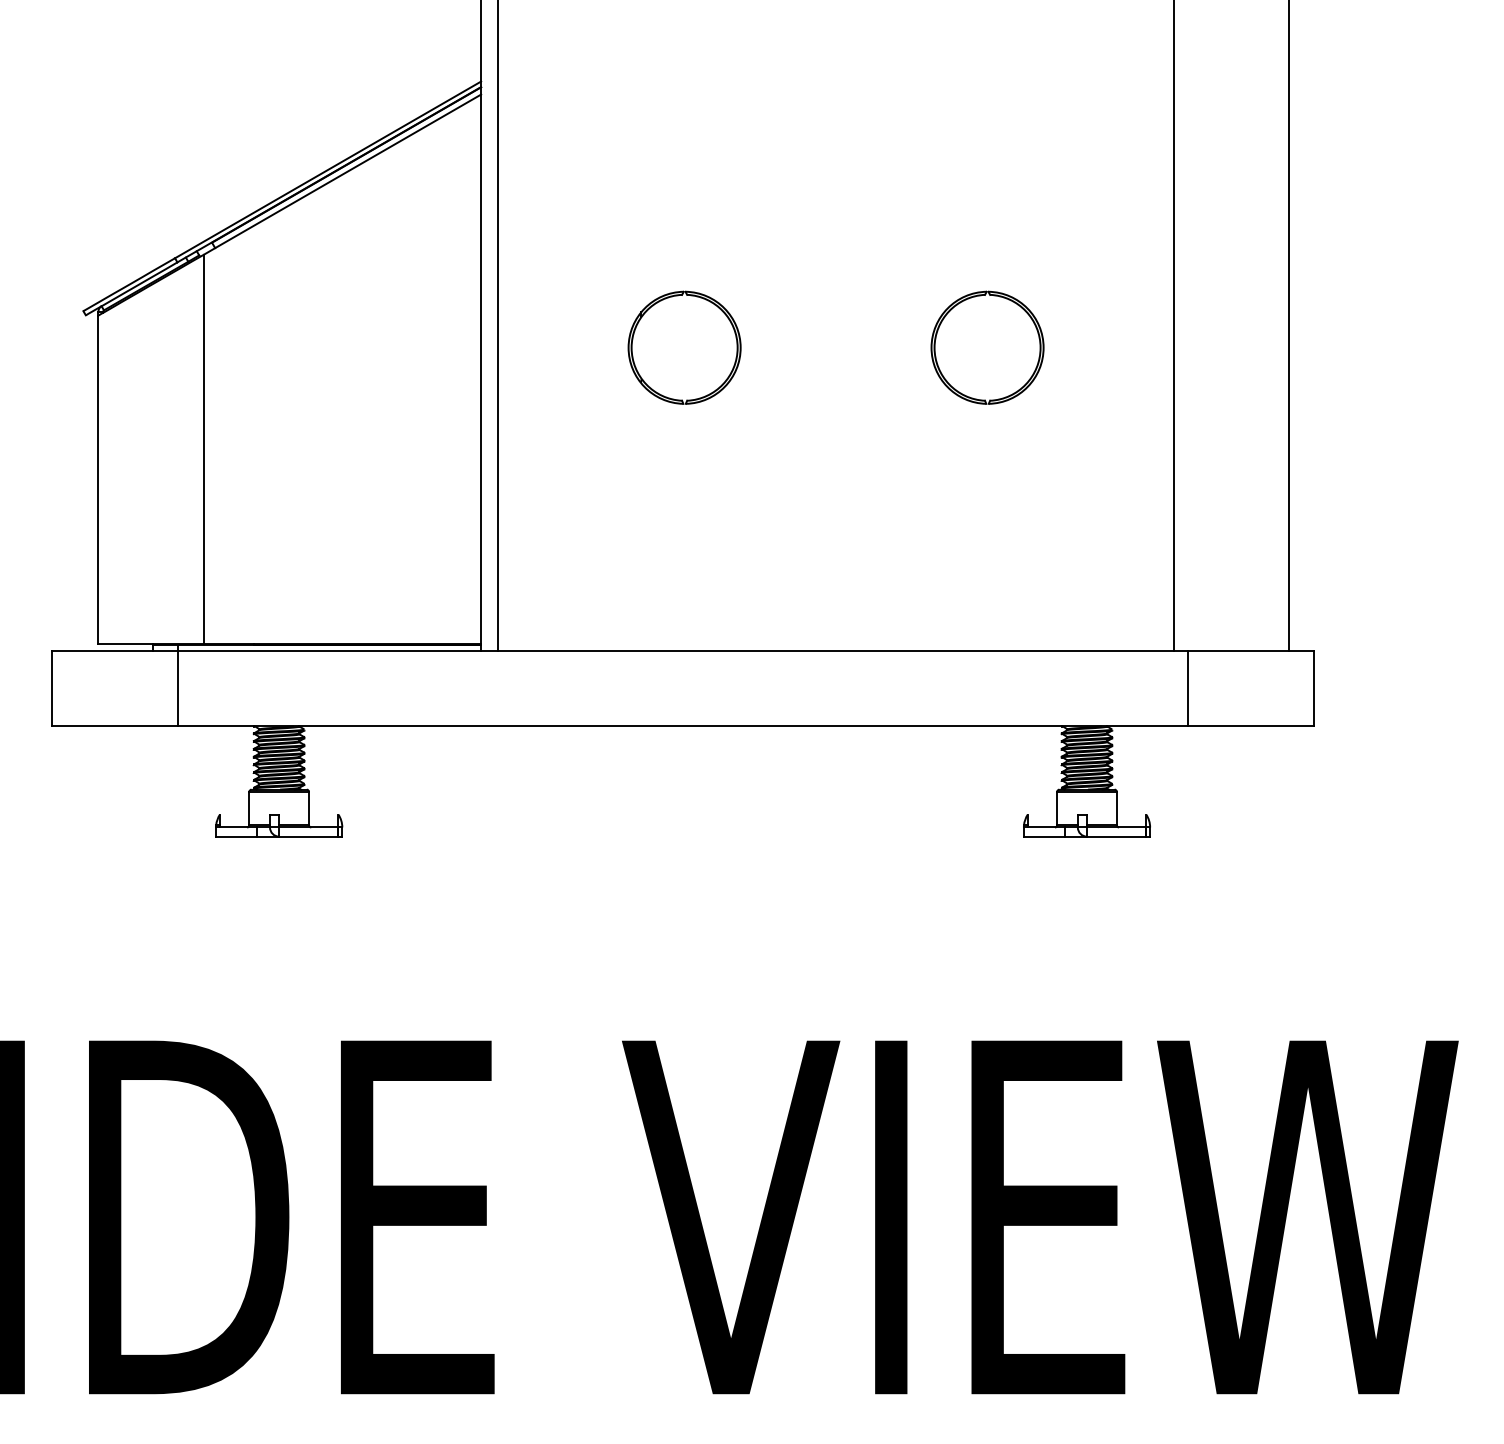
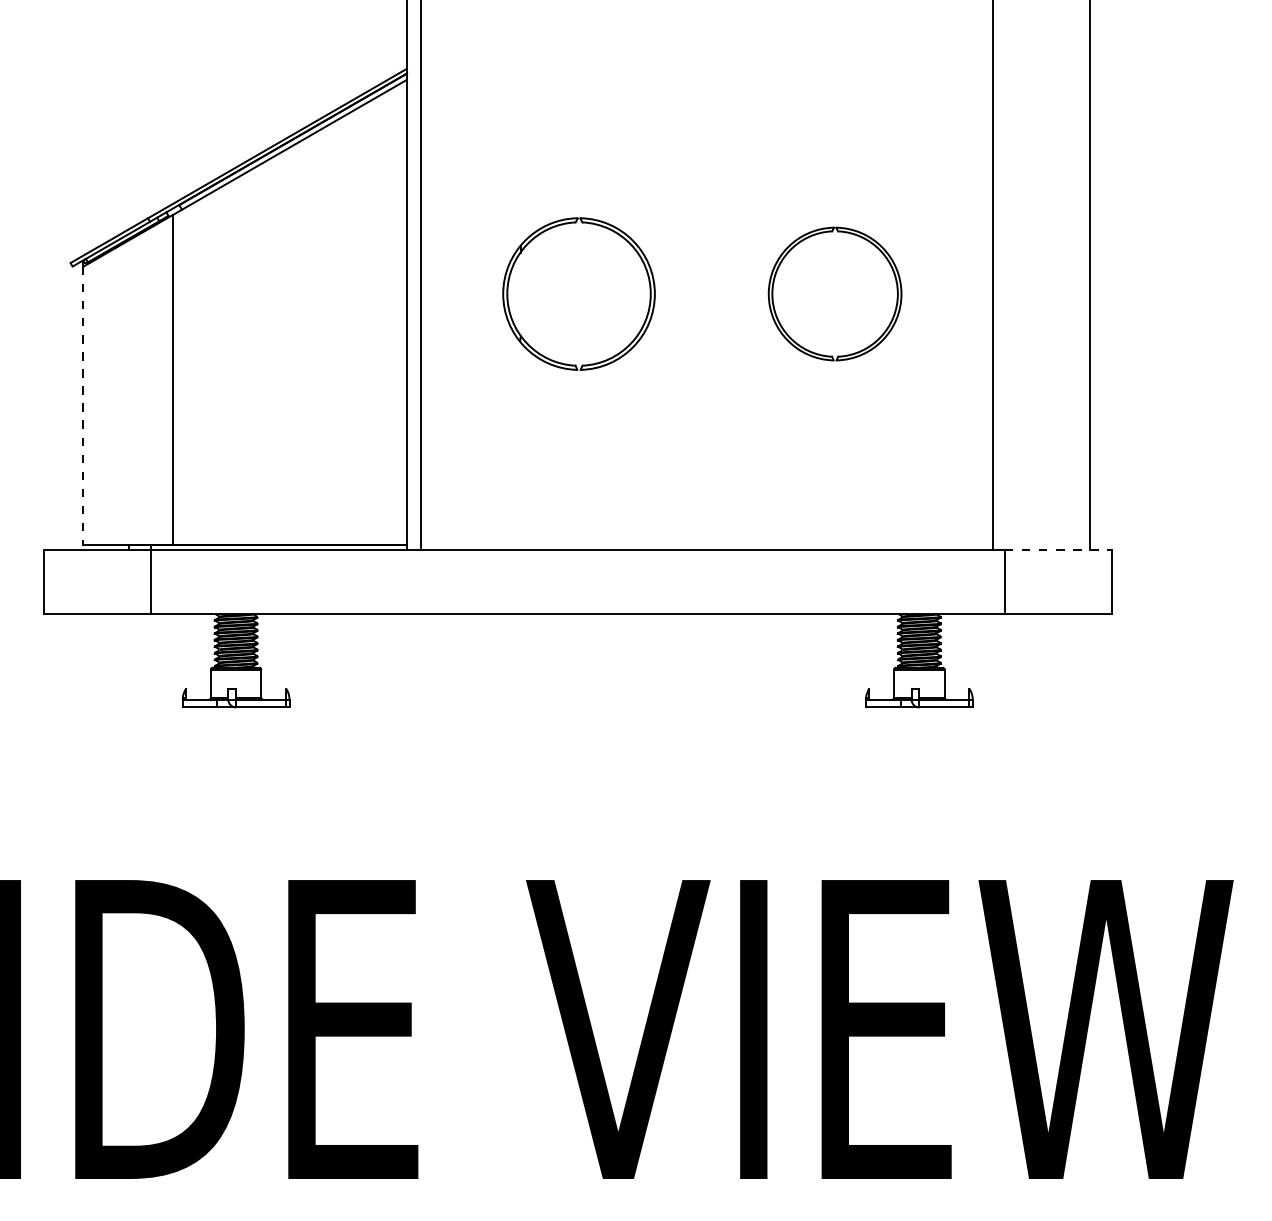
part: (684, 347) -> (578, 293), size x1.6
part: (987, 347) -> (835, 293), size x1.4
line: (98, 480) -> (83, 406), solid -> dashed
line: (1251, 651) -> (1058, 550), solid -> dashed

